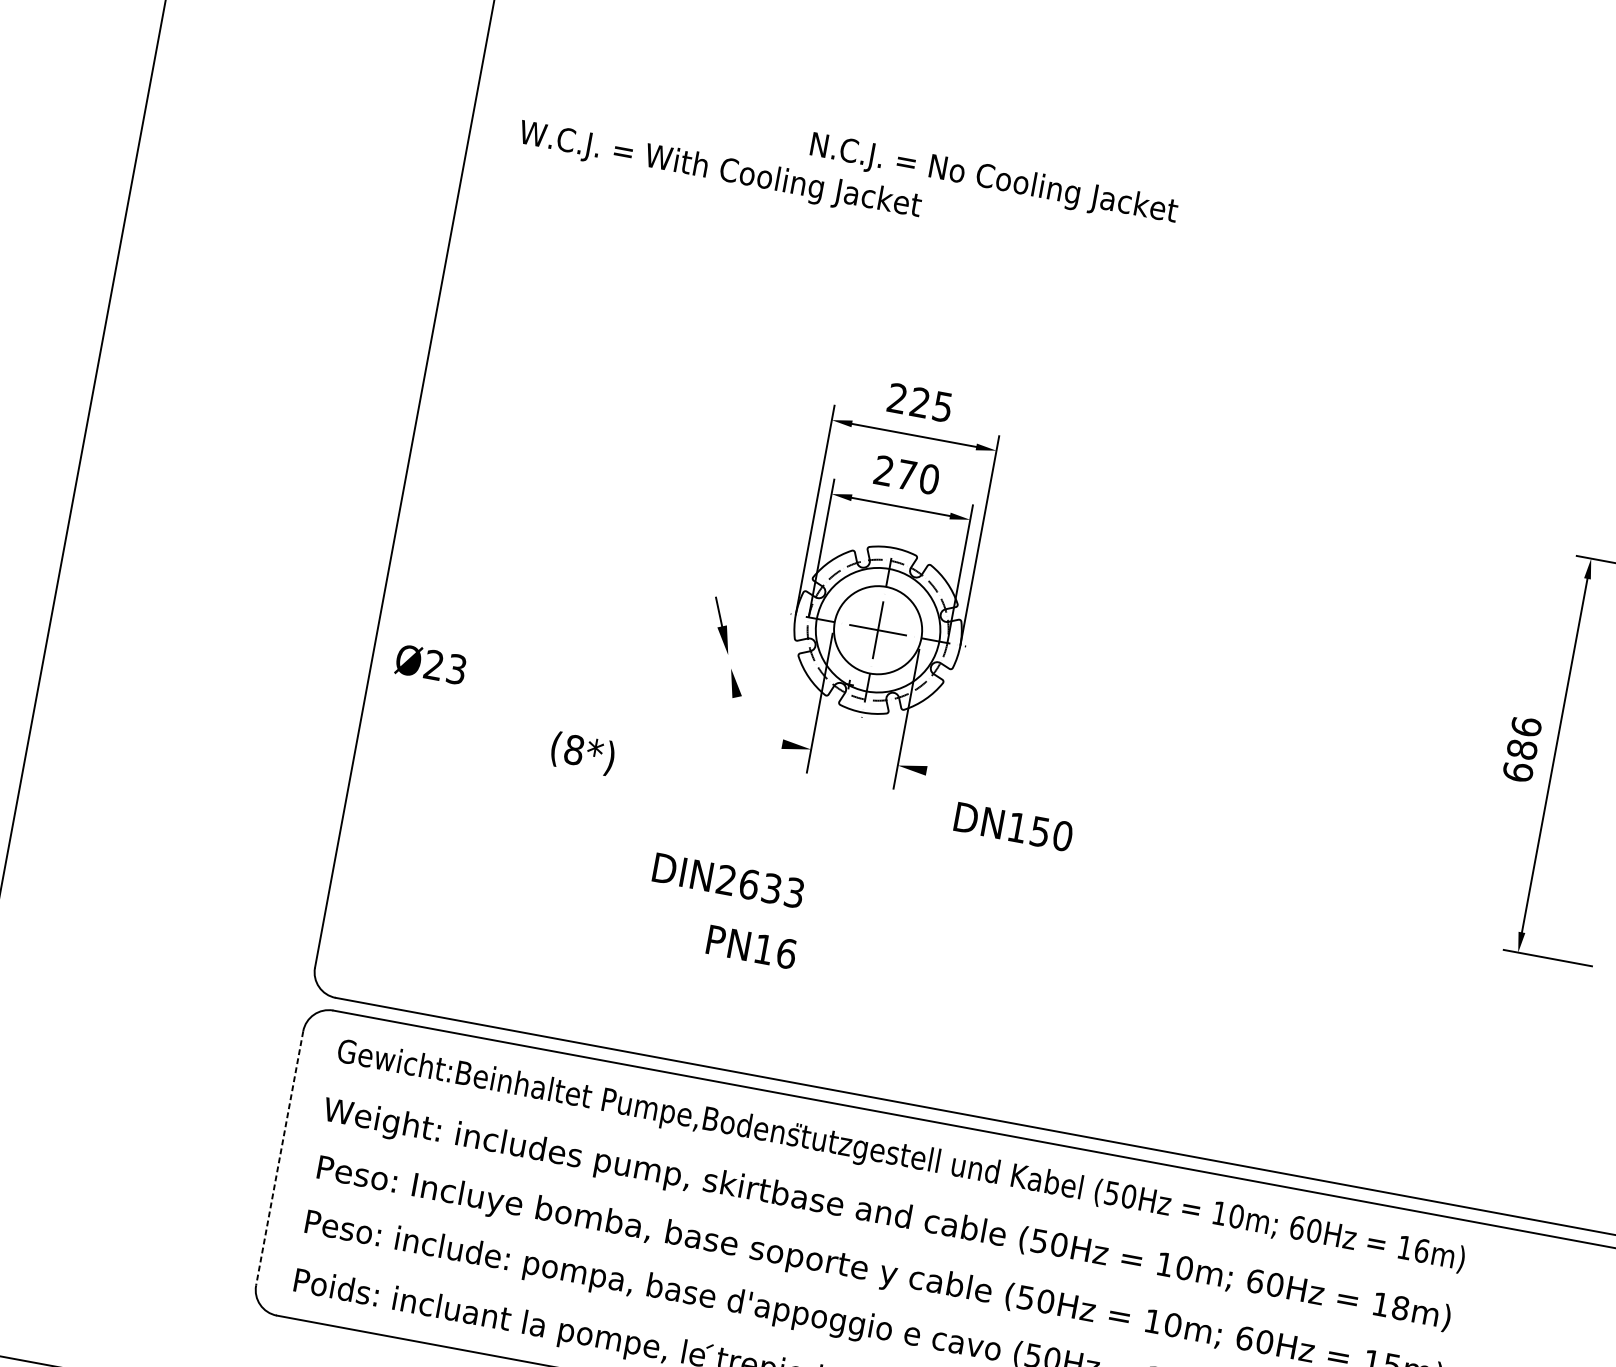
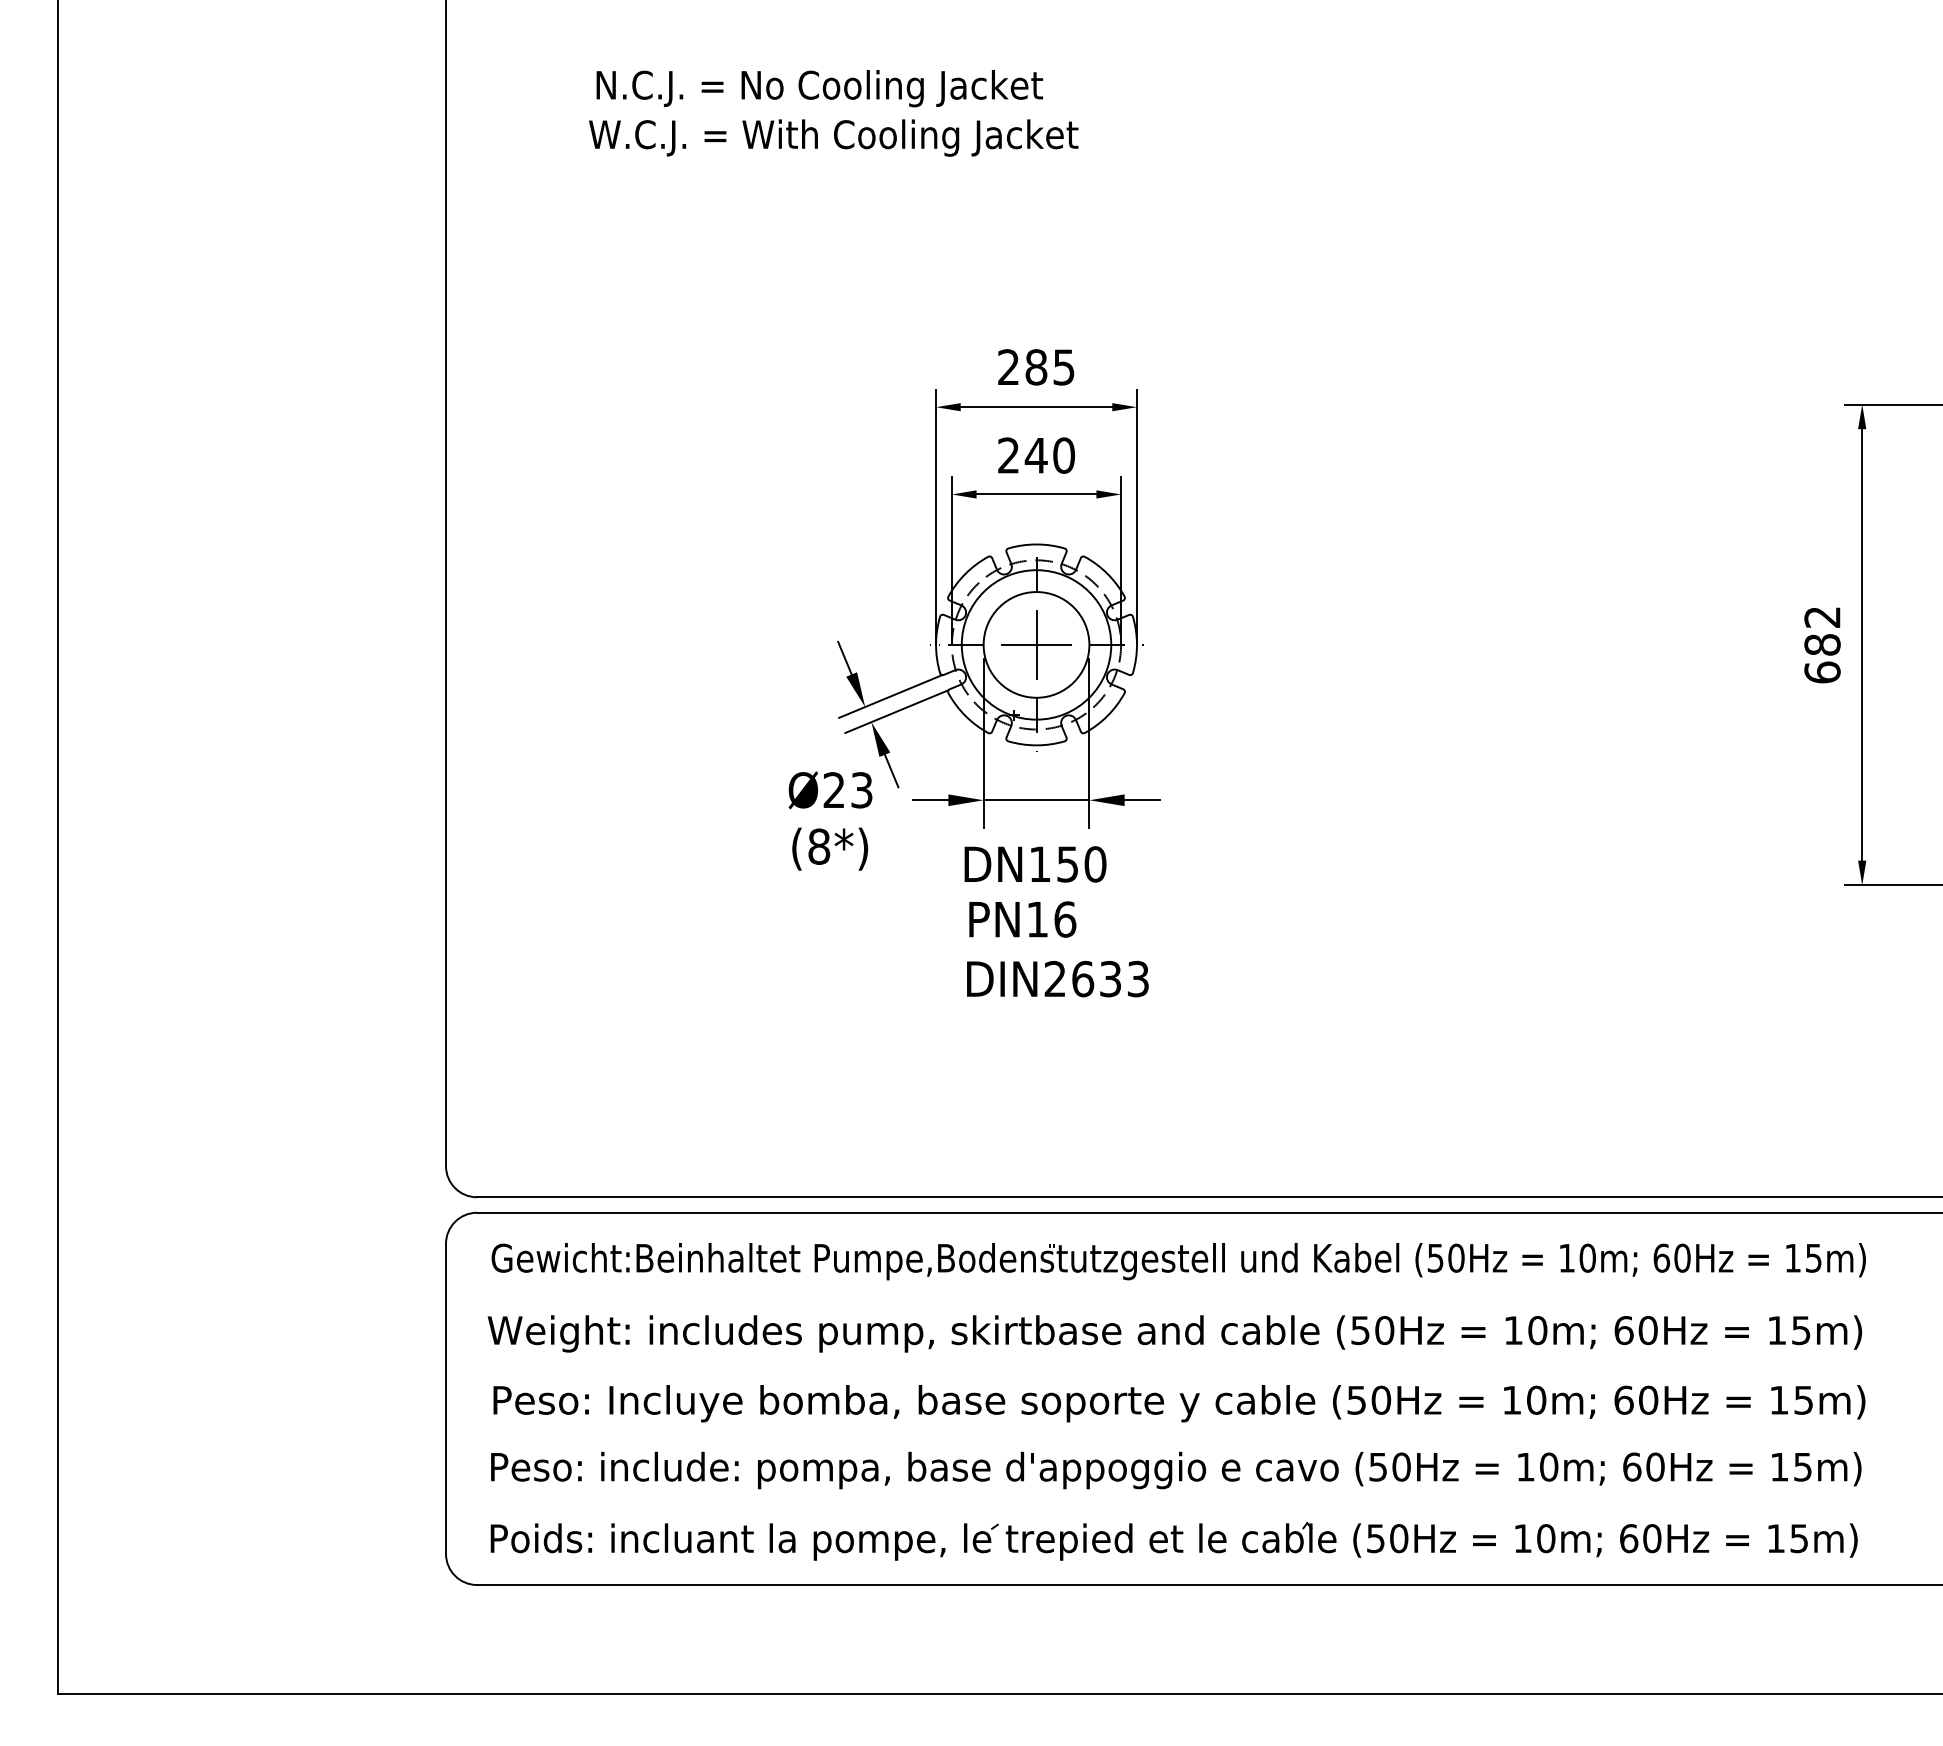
text: (719, 170) -> (833, 137), moved
text: (993, 180) -> (819, 88), moved
text: (920, 402) -> (1036, 367), 225 -> 285
text: (906, 474) -> (1035, 455), 270 -> 240
line: (750, 650) -> (890, 696), added
line: (753, 663) -> (896, 711), added
text: (430, 664) -> (830, 790), moved
line: (740, 711) -> (891, 770), added
text: (1526, 726) -> (1822, 616), 686 -> 682
line: (767, 741) -> (930, 800), added
text: (583, 753) -> (830, 848), moved
line: (854, 757) -> (1036, 800), added
line: (940, 773) -> (1141, 800), added
text: (1013, 827) -> (1035, 864), moved
text: (728, 880) -> (1057, 978), moved
text: (751, 947) -> (1022, 919), moved
line: (280, 1158) -> (446, 1399), dashed -> solid
text: (1421, 1250) -> (1813, 1257), 16m) -> 15m)
text: (1400, 1308) -> (1800, 1330), 18m) -> 15m)

